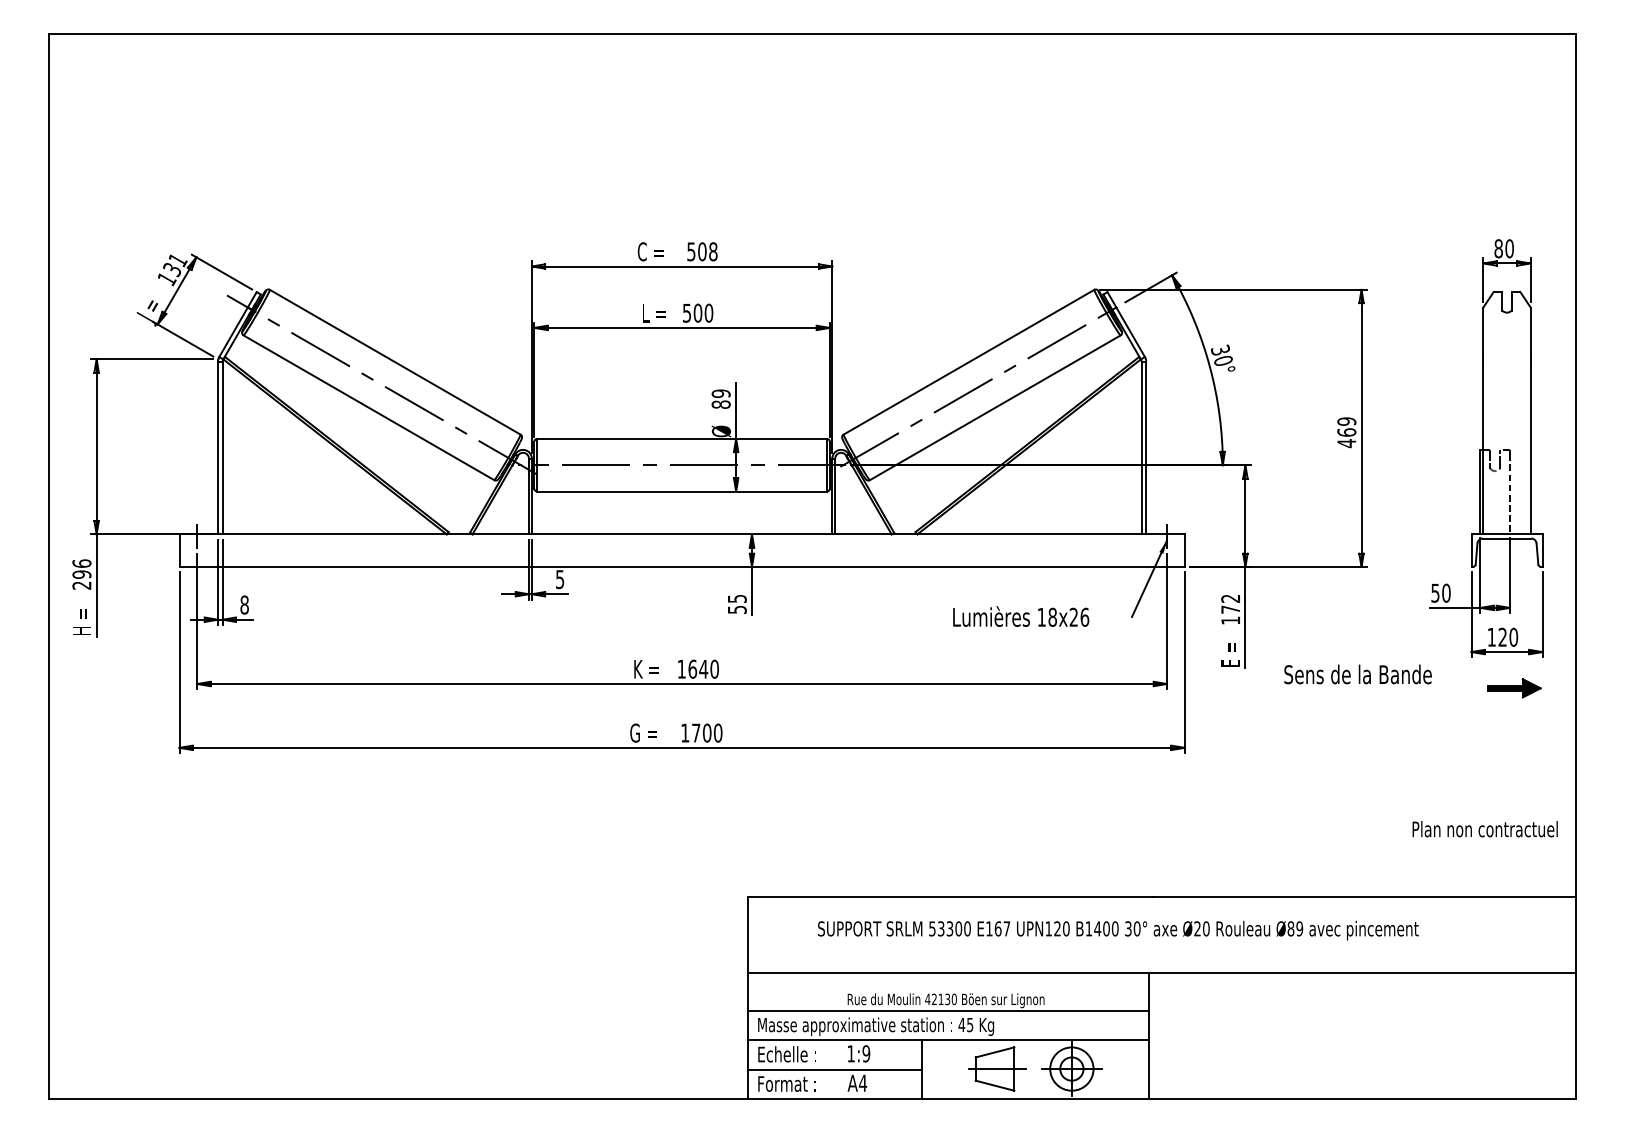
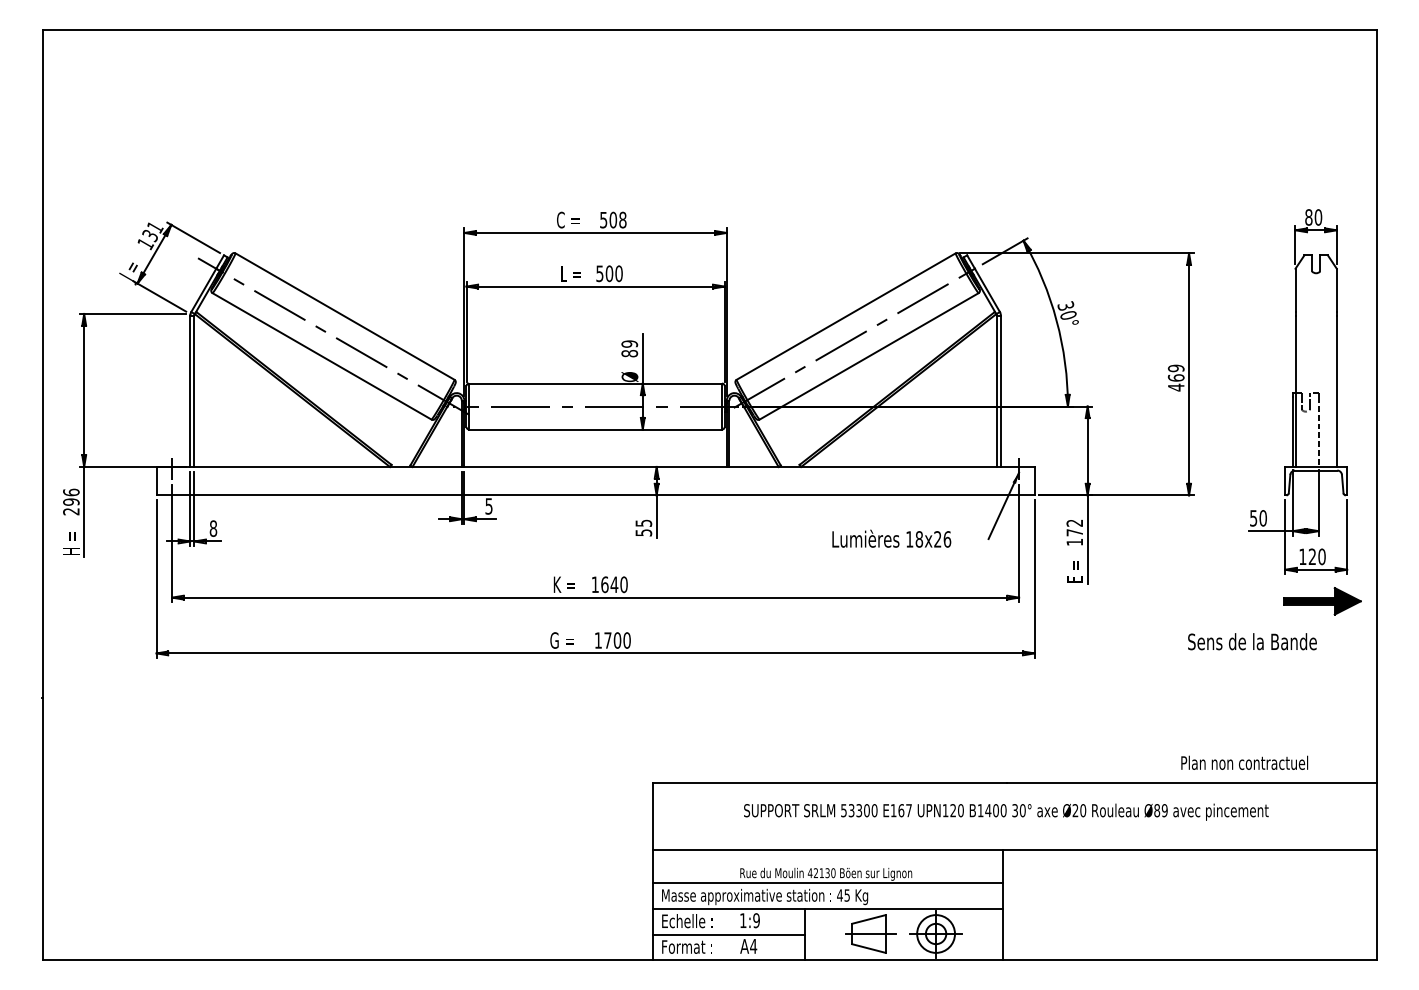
text: (1357, 674) -> (1251, 641), moved
part: (1514, 688) -> (1322, 601), size x1.67
text: (1484, 829) -> (1244, 763), moved
text: (1118, 930) -> (1006, 812), moved

